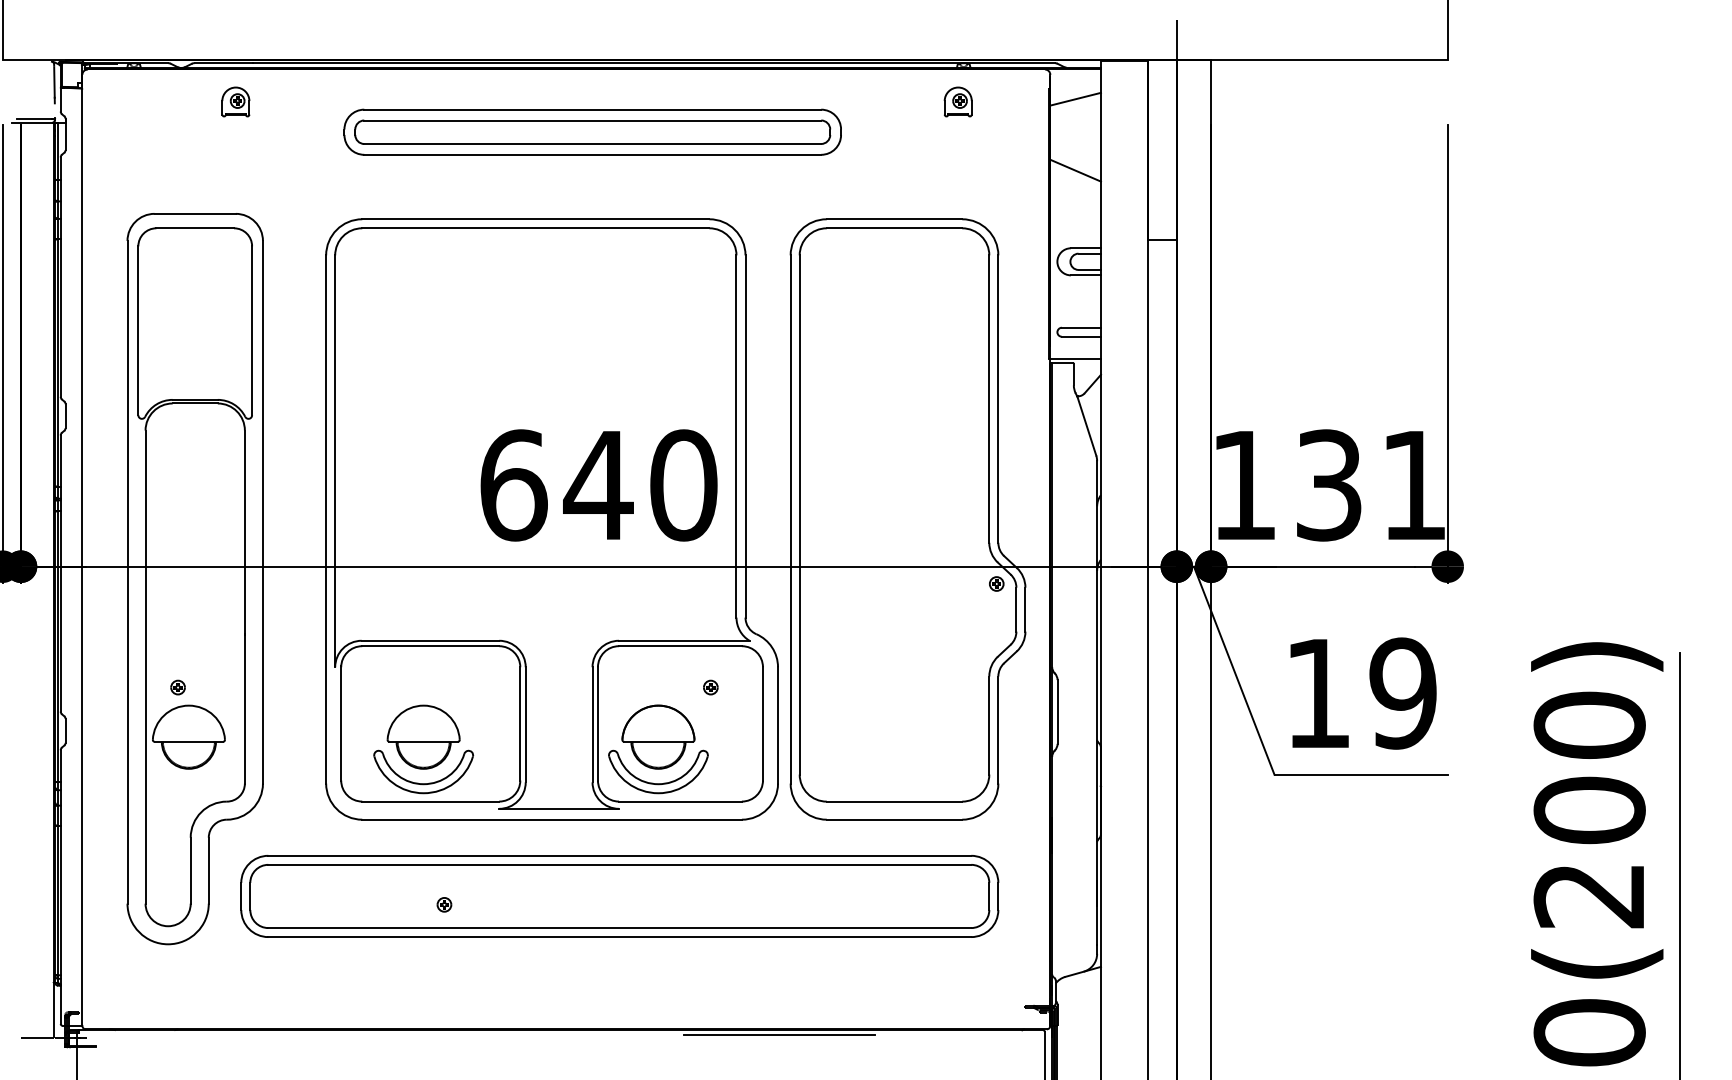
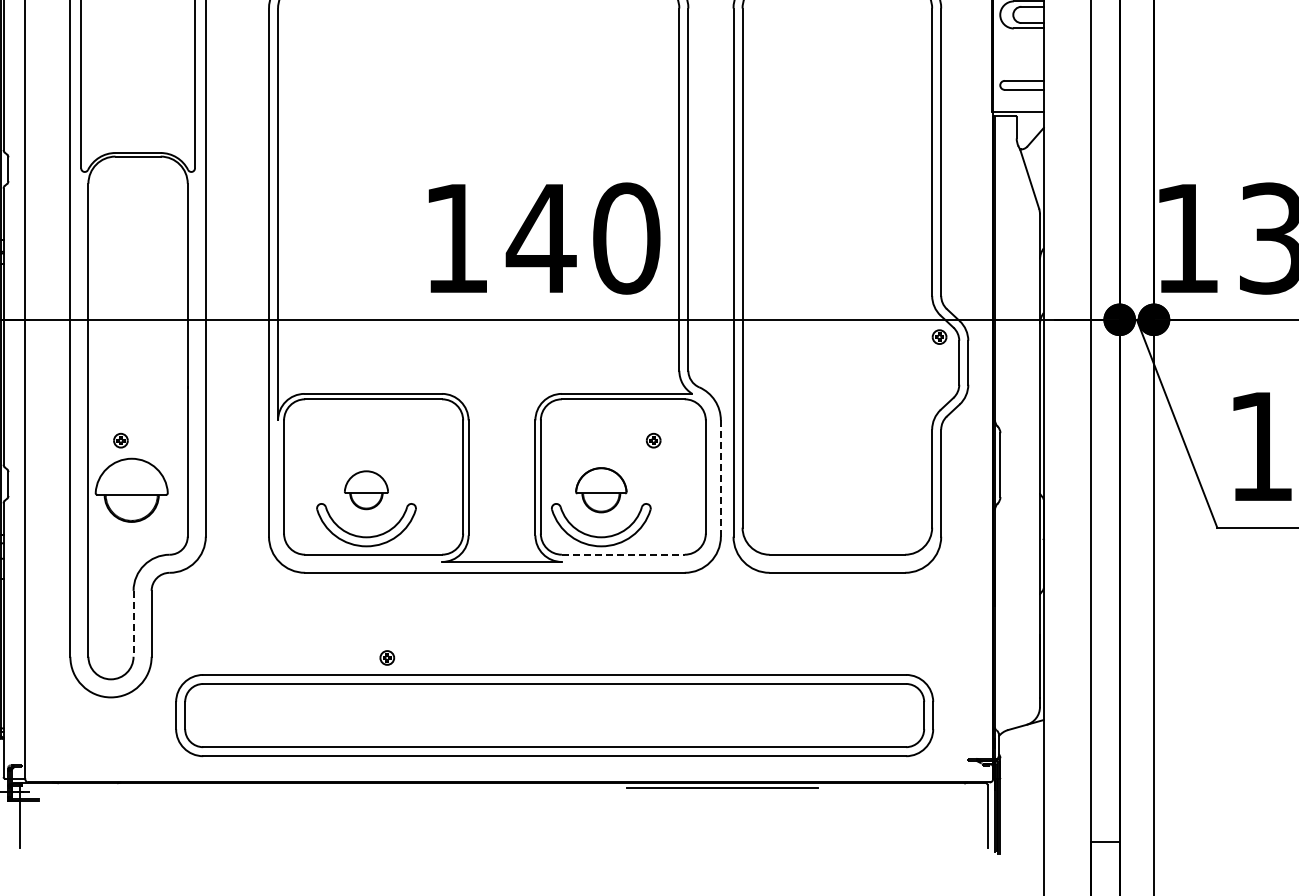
text: (513, 485) -> (456, 238), 640 -> 140
line: (778, 724) -> (721, 477), solid -> dashed
part: (423, 736) -> (366, 489), size x0.6
part: (658, 736) -> (601, 489), size x0.7
line: (680, 801) -> (623, 554), solid -> dashed
line: (190, 870) -> (133, 623), solid -> dashed
part: (619, 896) -> (554, 715), moved

